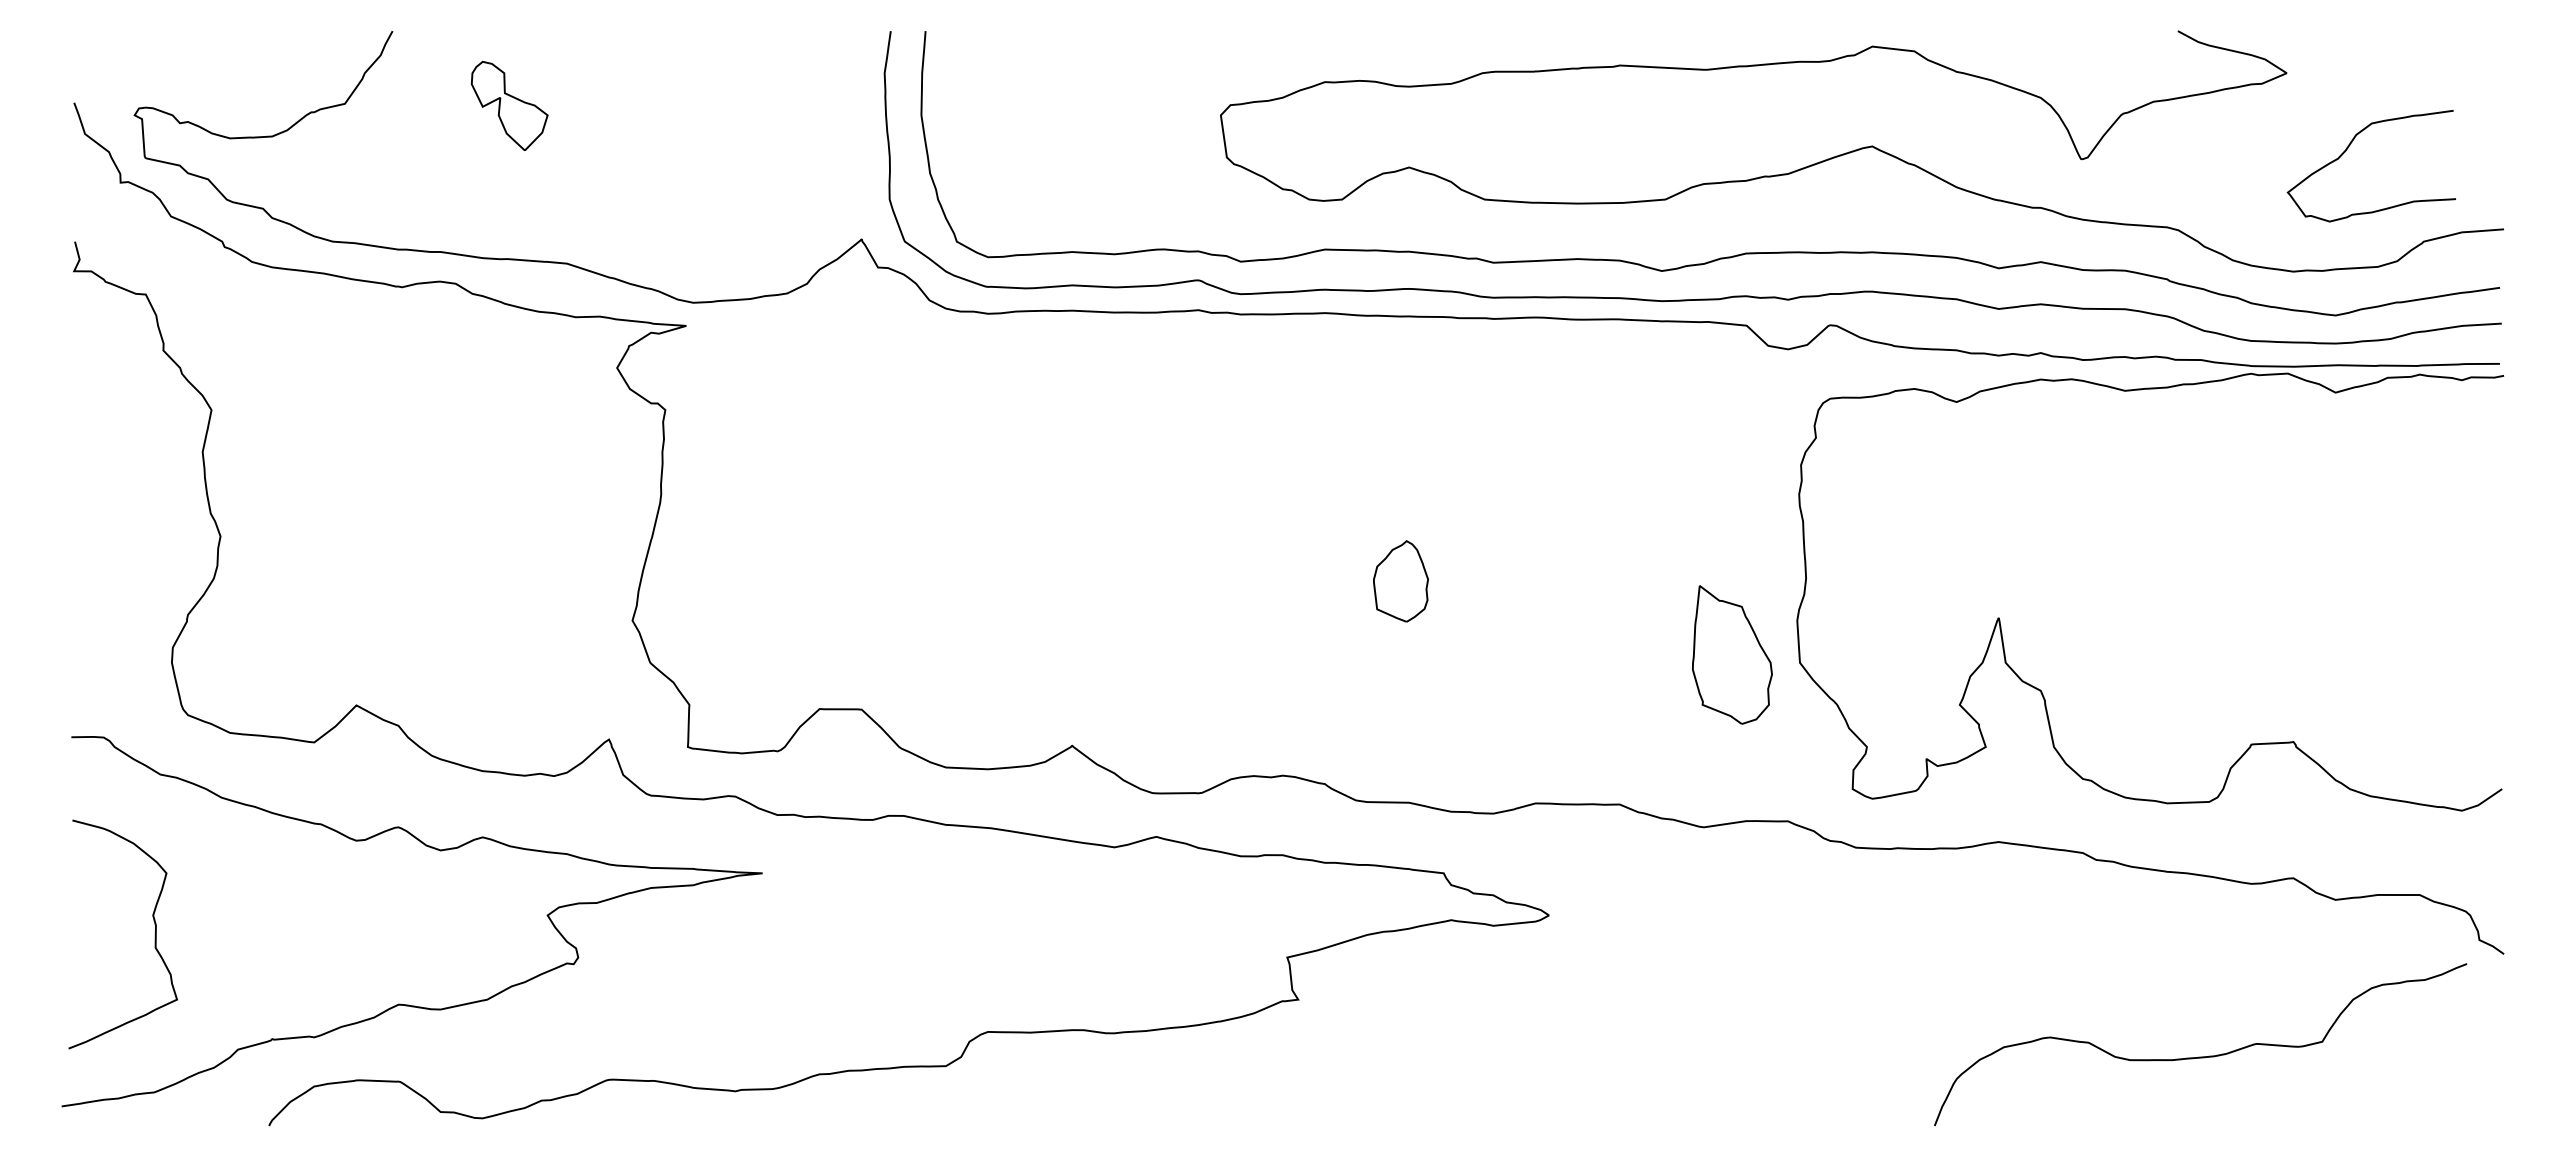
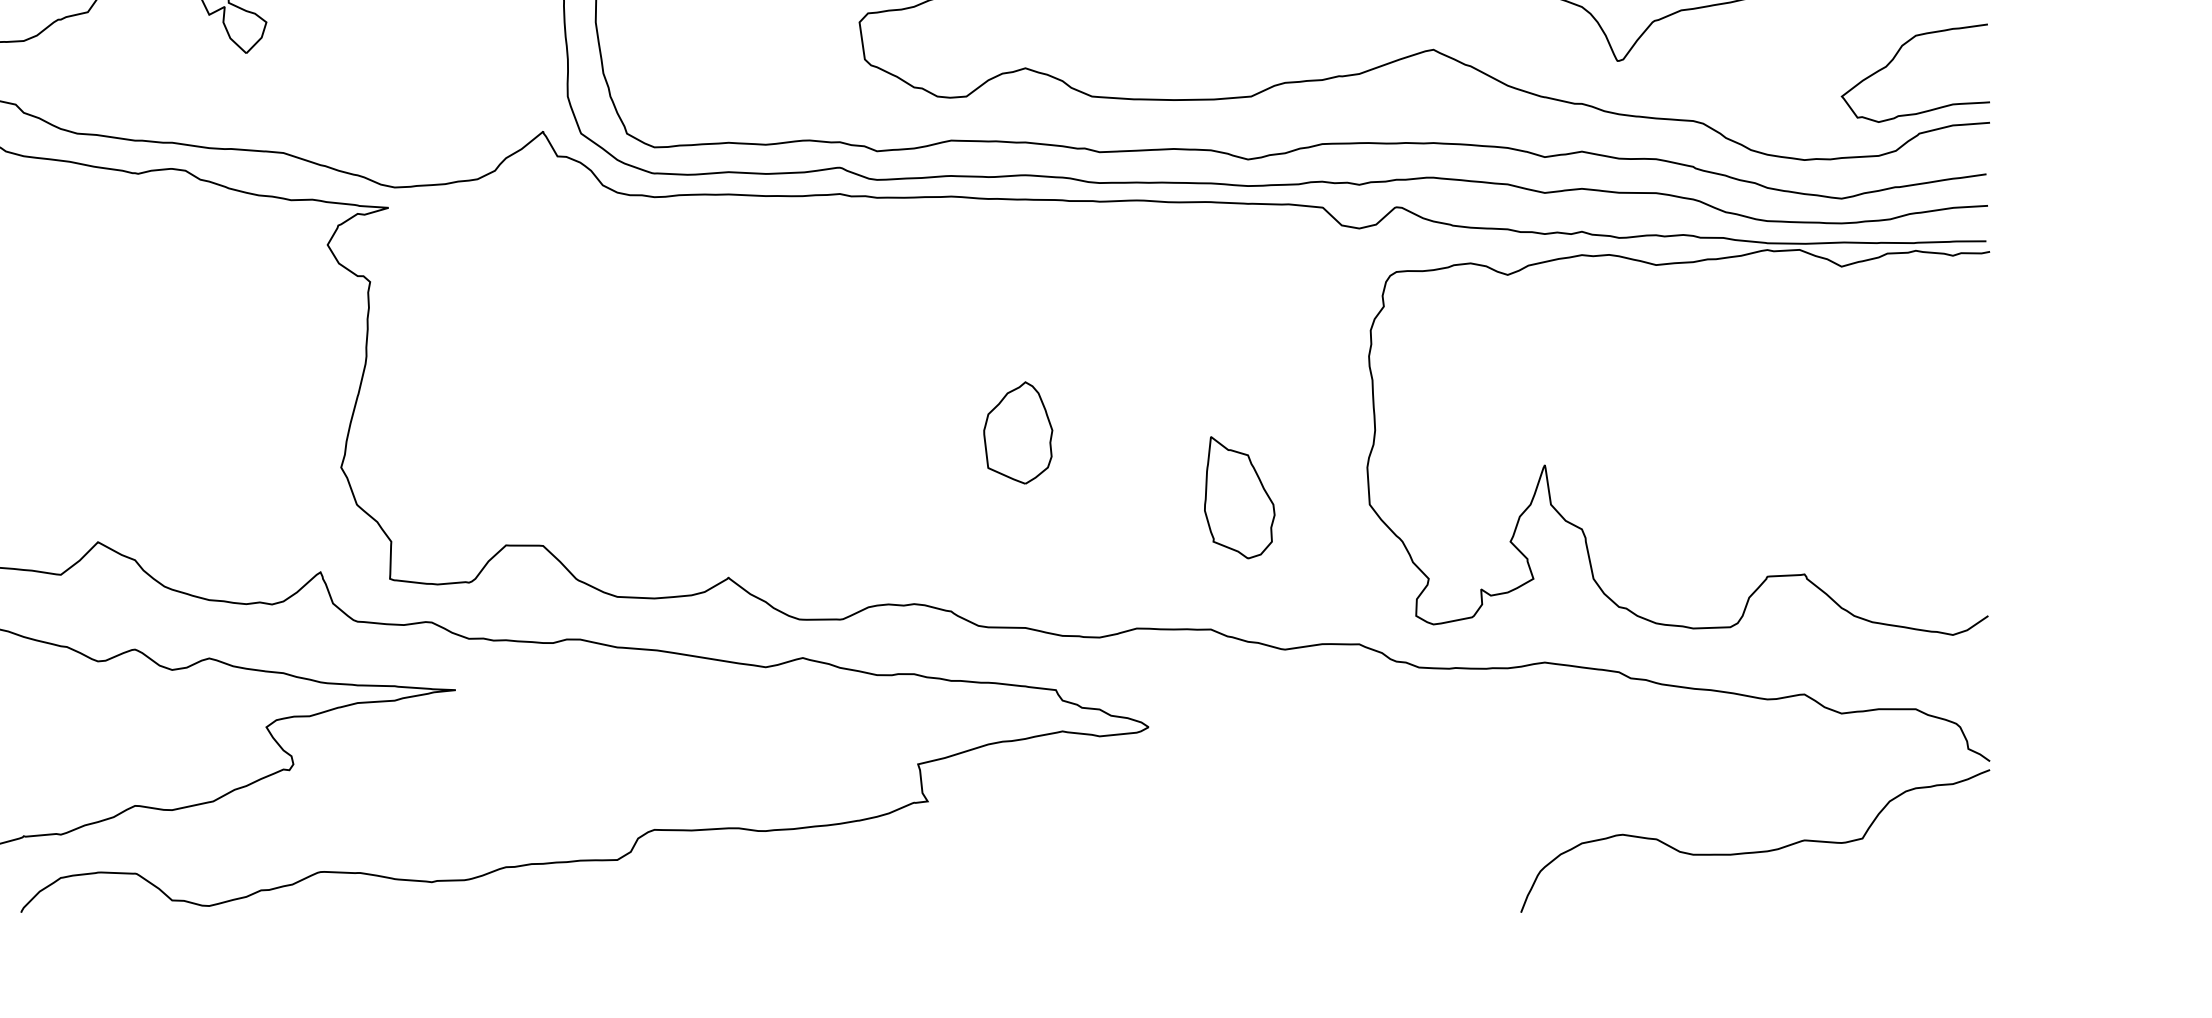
curve: (2346, 151) -> (1893, 60), moved
part: (1400, 581) -> (1017, 433), size x1.43
part: (1732, 654) -> (1239, 497), moved
curve: (2200, 1056) -> (1755, 851), moved

